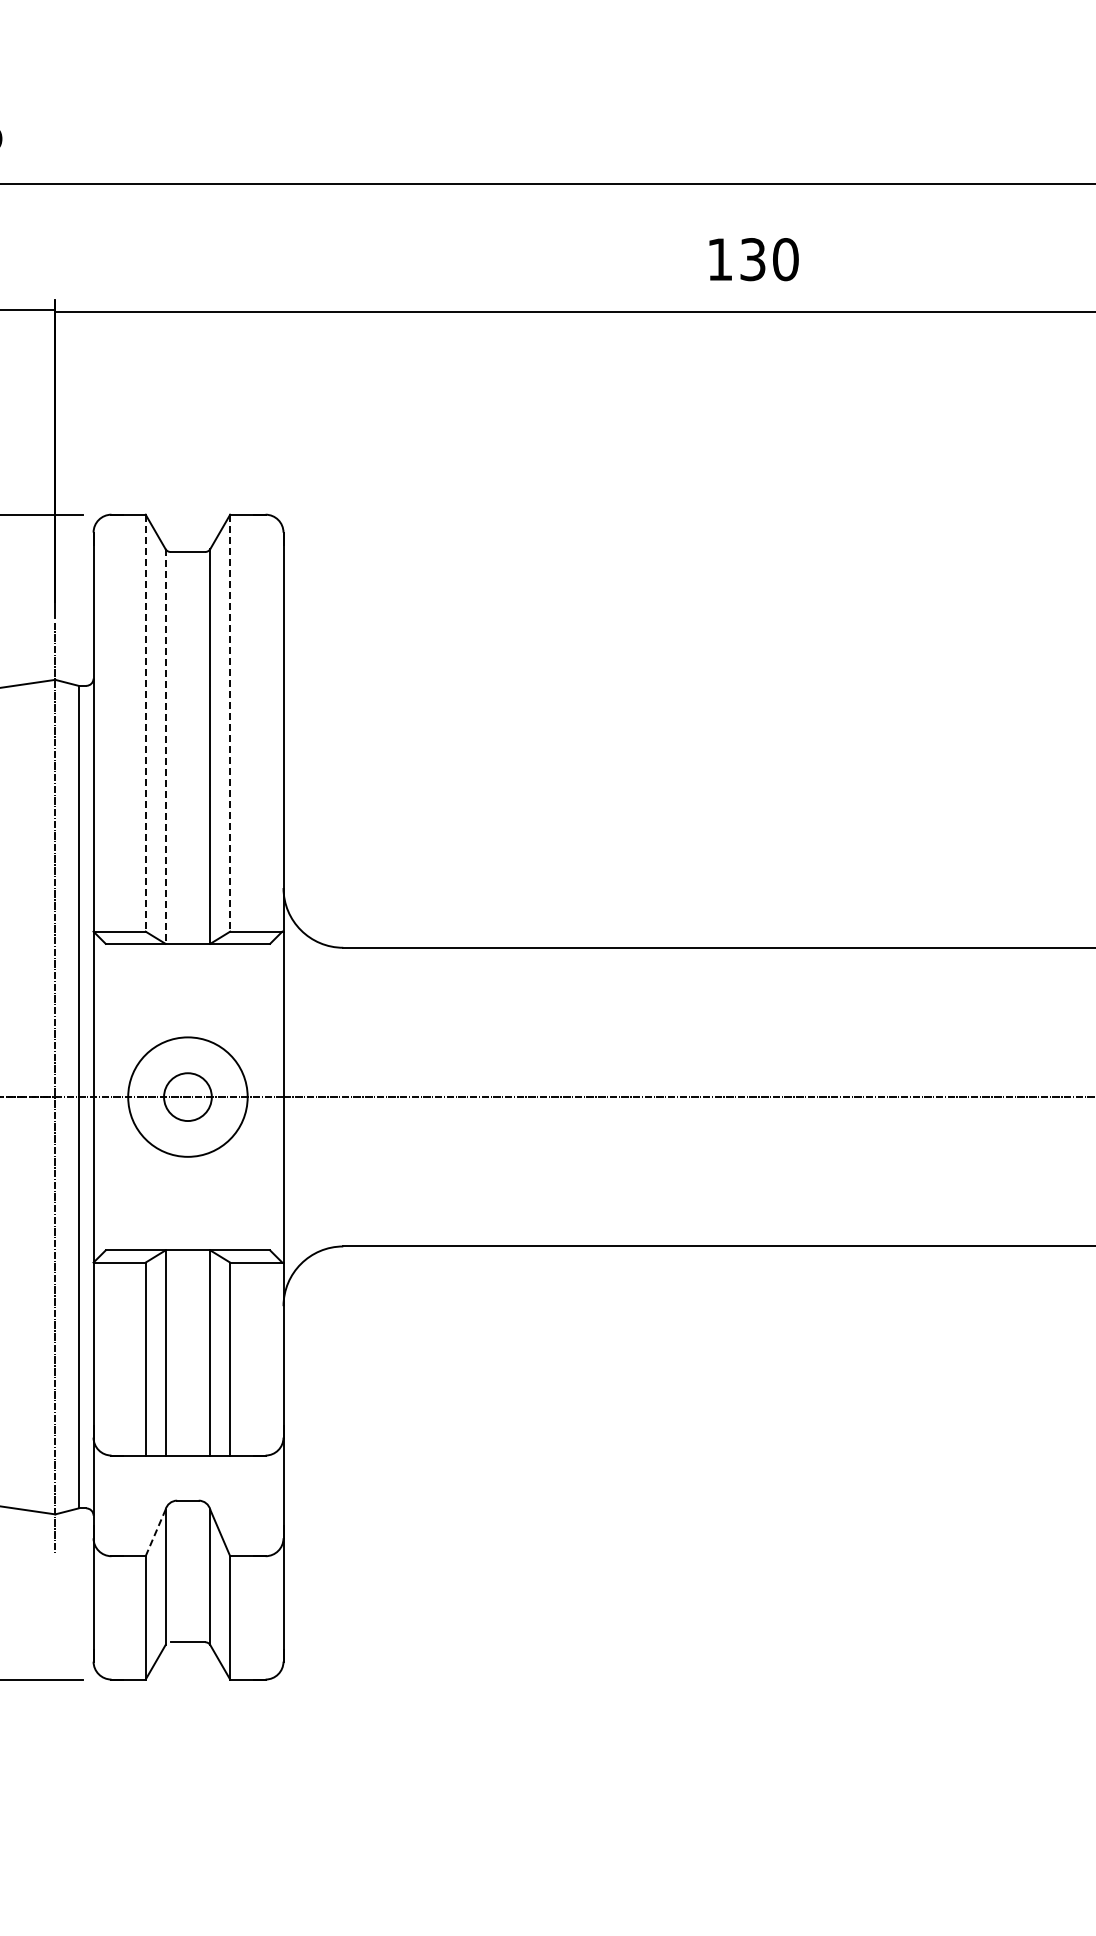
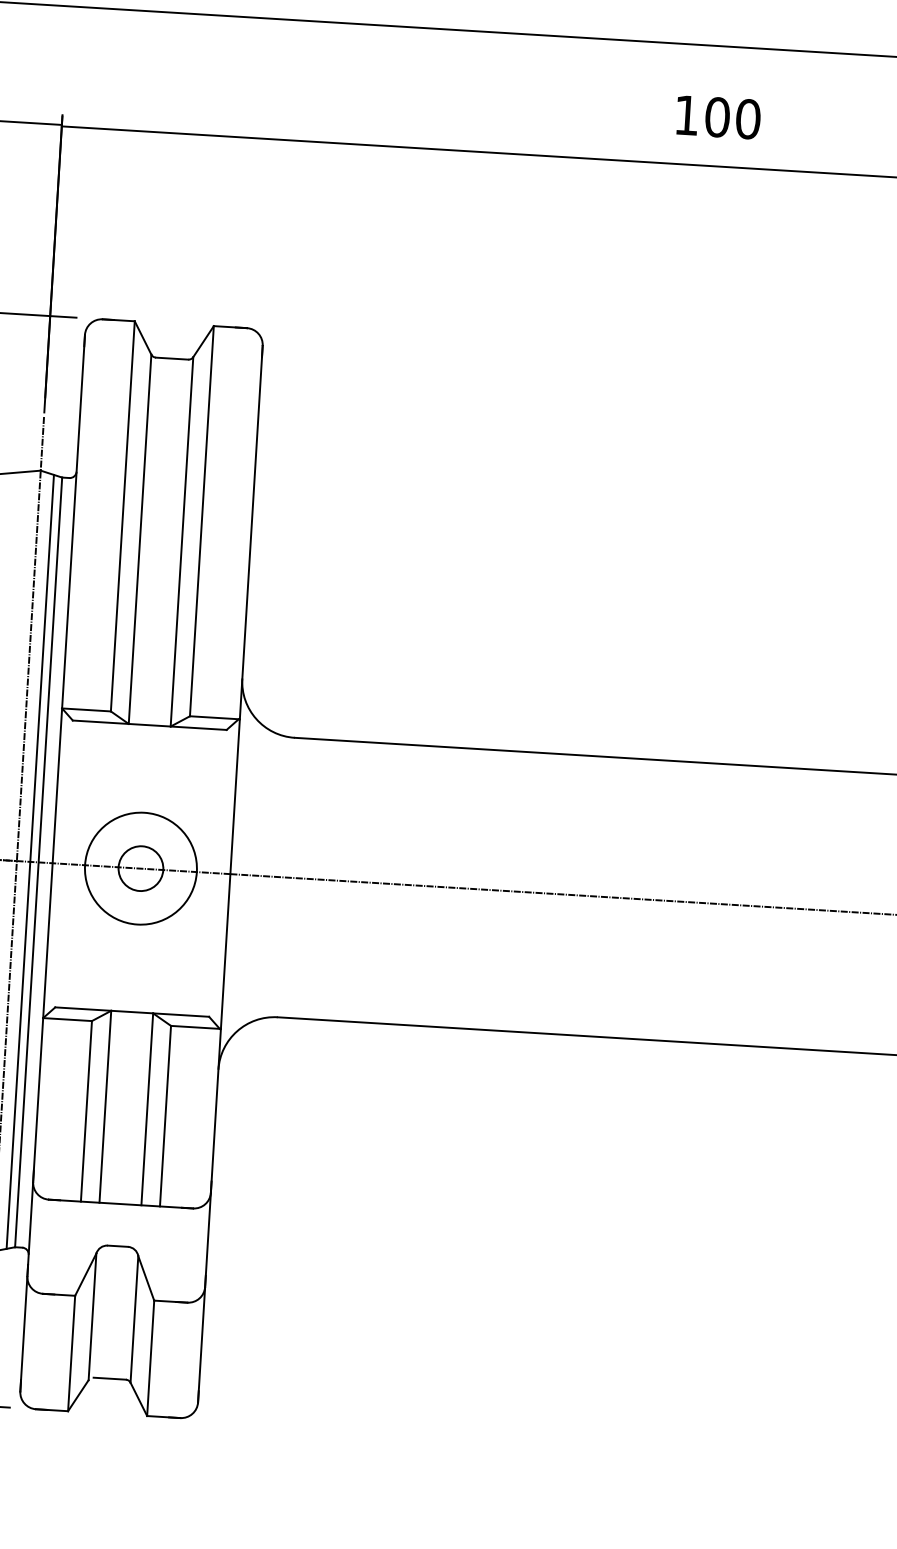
text: (752, 259) -> (717, 117), 130 -> 100
line: (145, 723) -> (122, 516), dashed -> solid
line: (230, 723) -> (202, 521), dashed -> solid
line: (165, 746) -> (140, 539), dashed -> solid
line: (69, 1096) -> (30, 861), added
line: (155, 1532) -> (85, 1274), dashed -> solid

